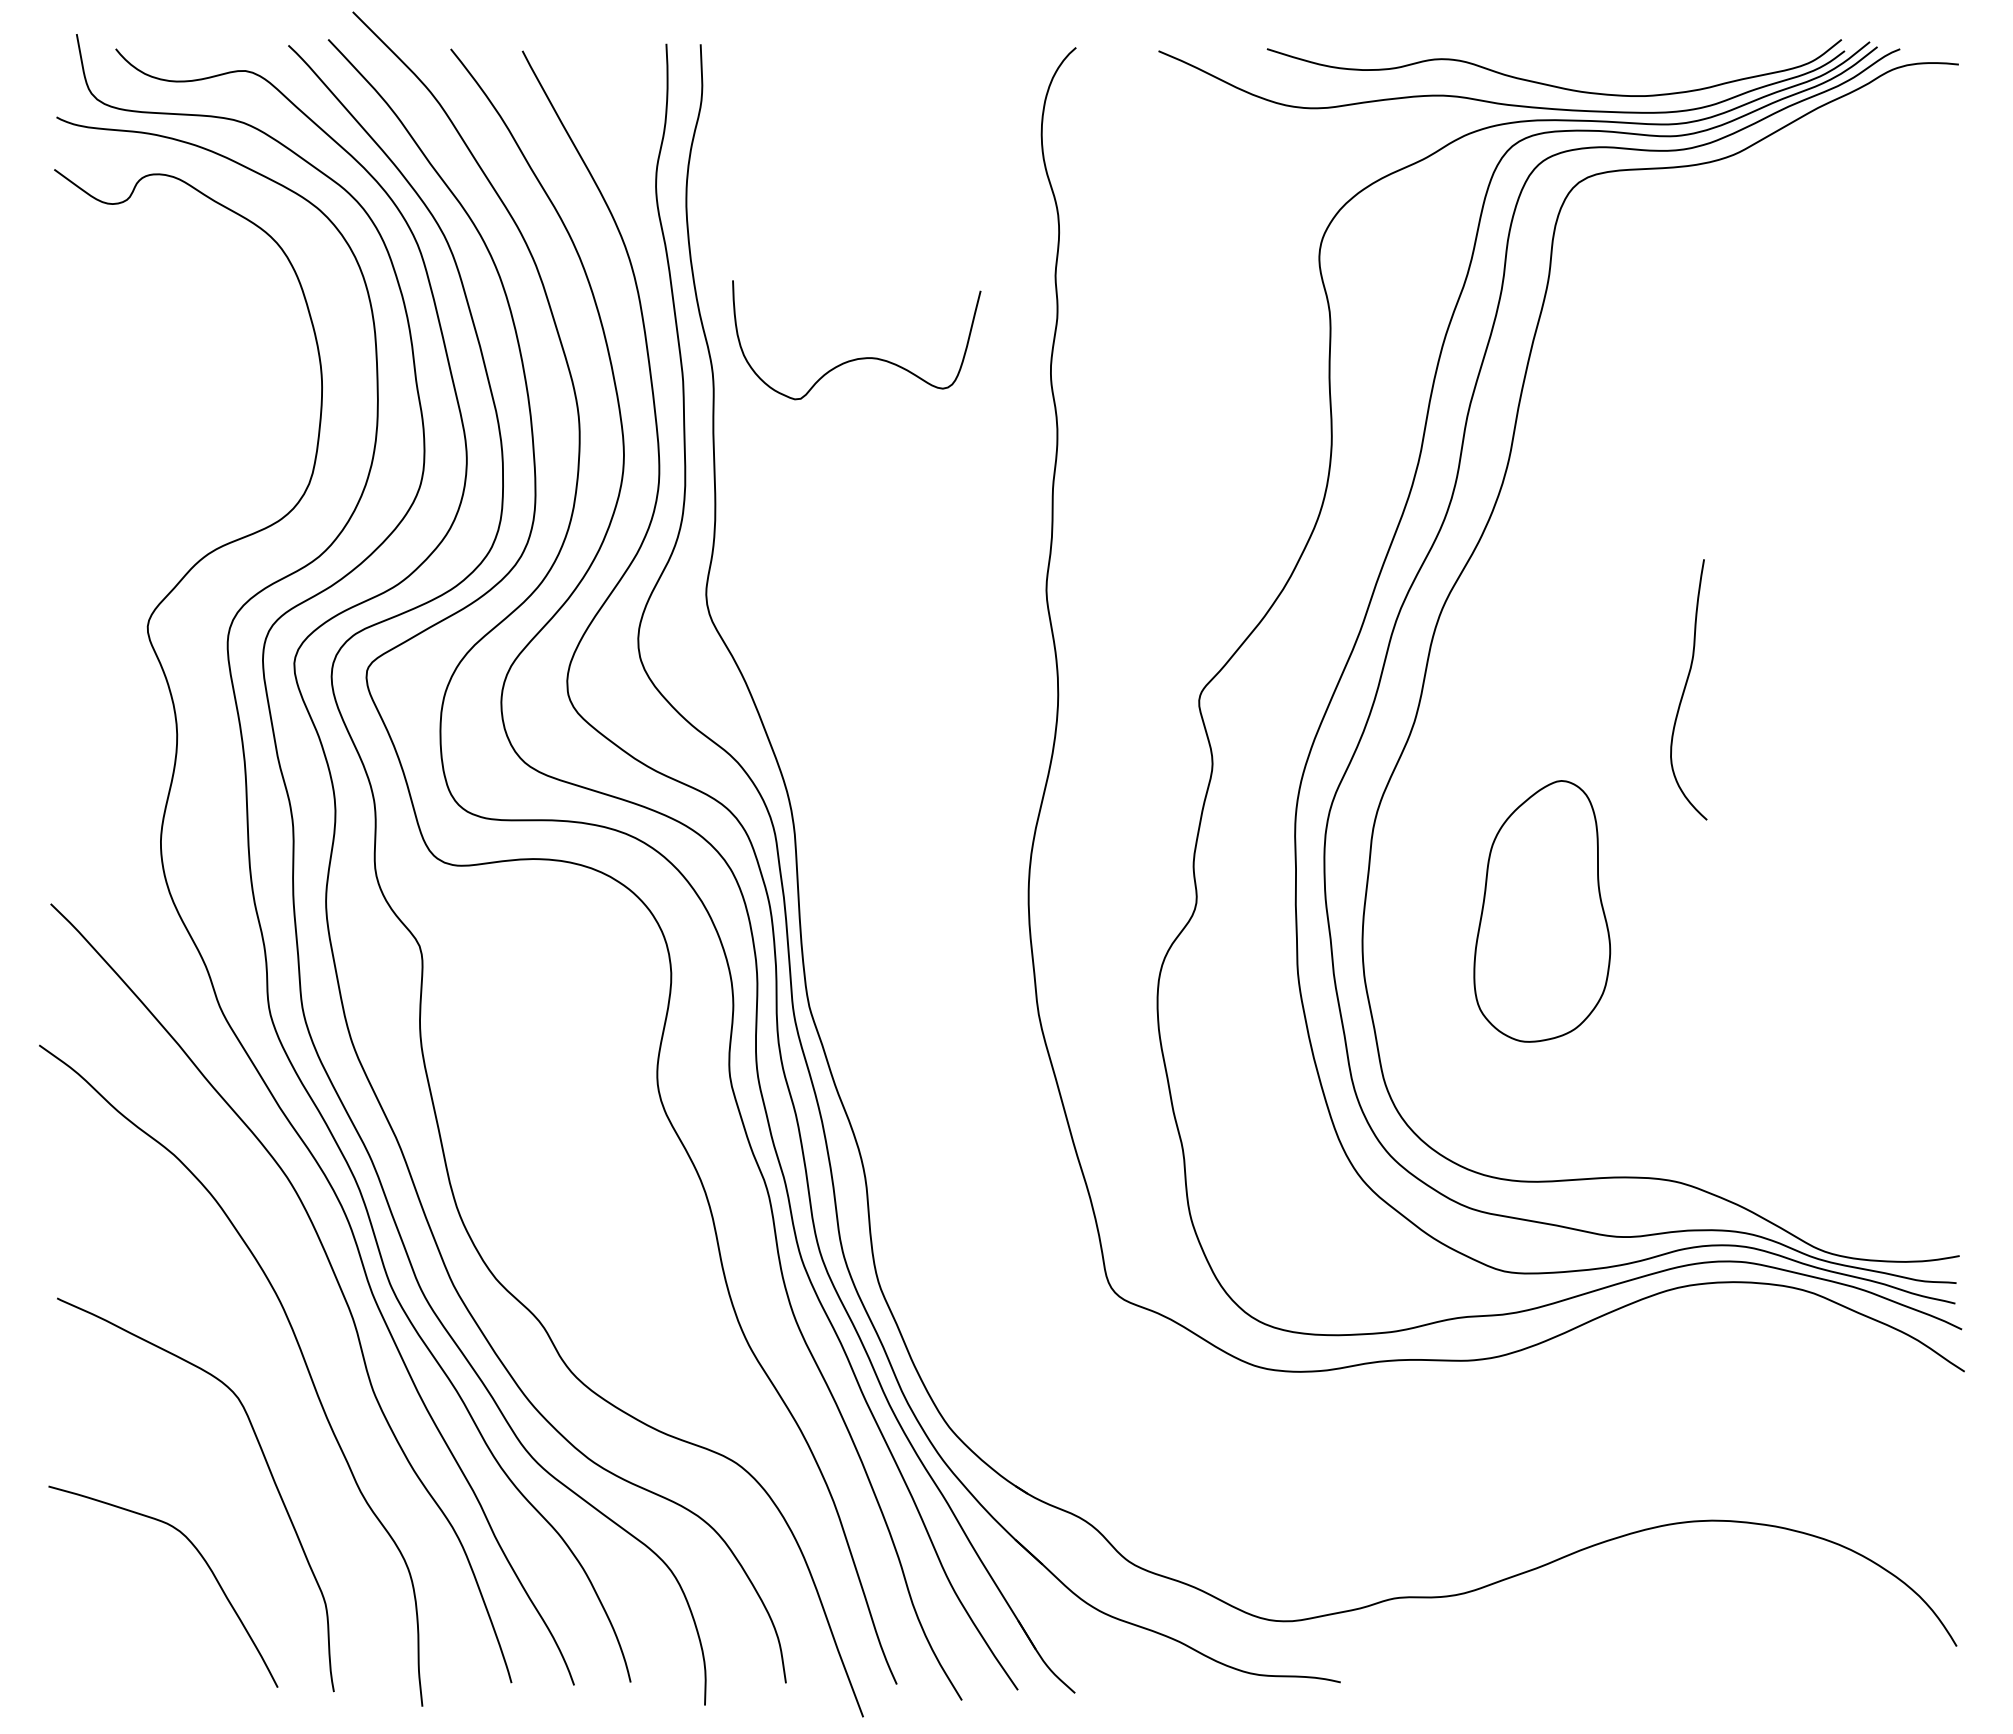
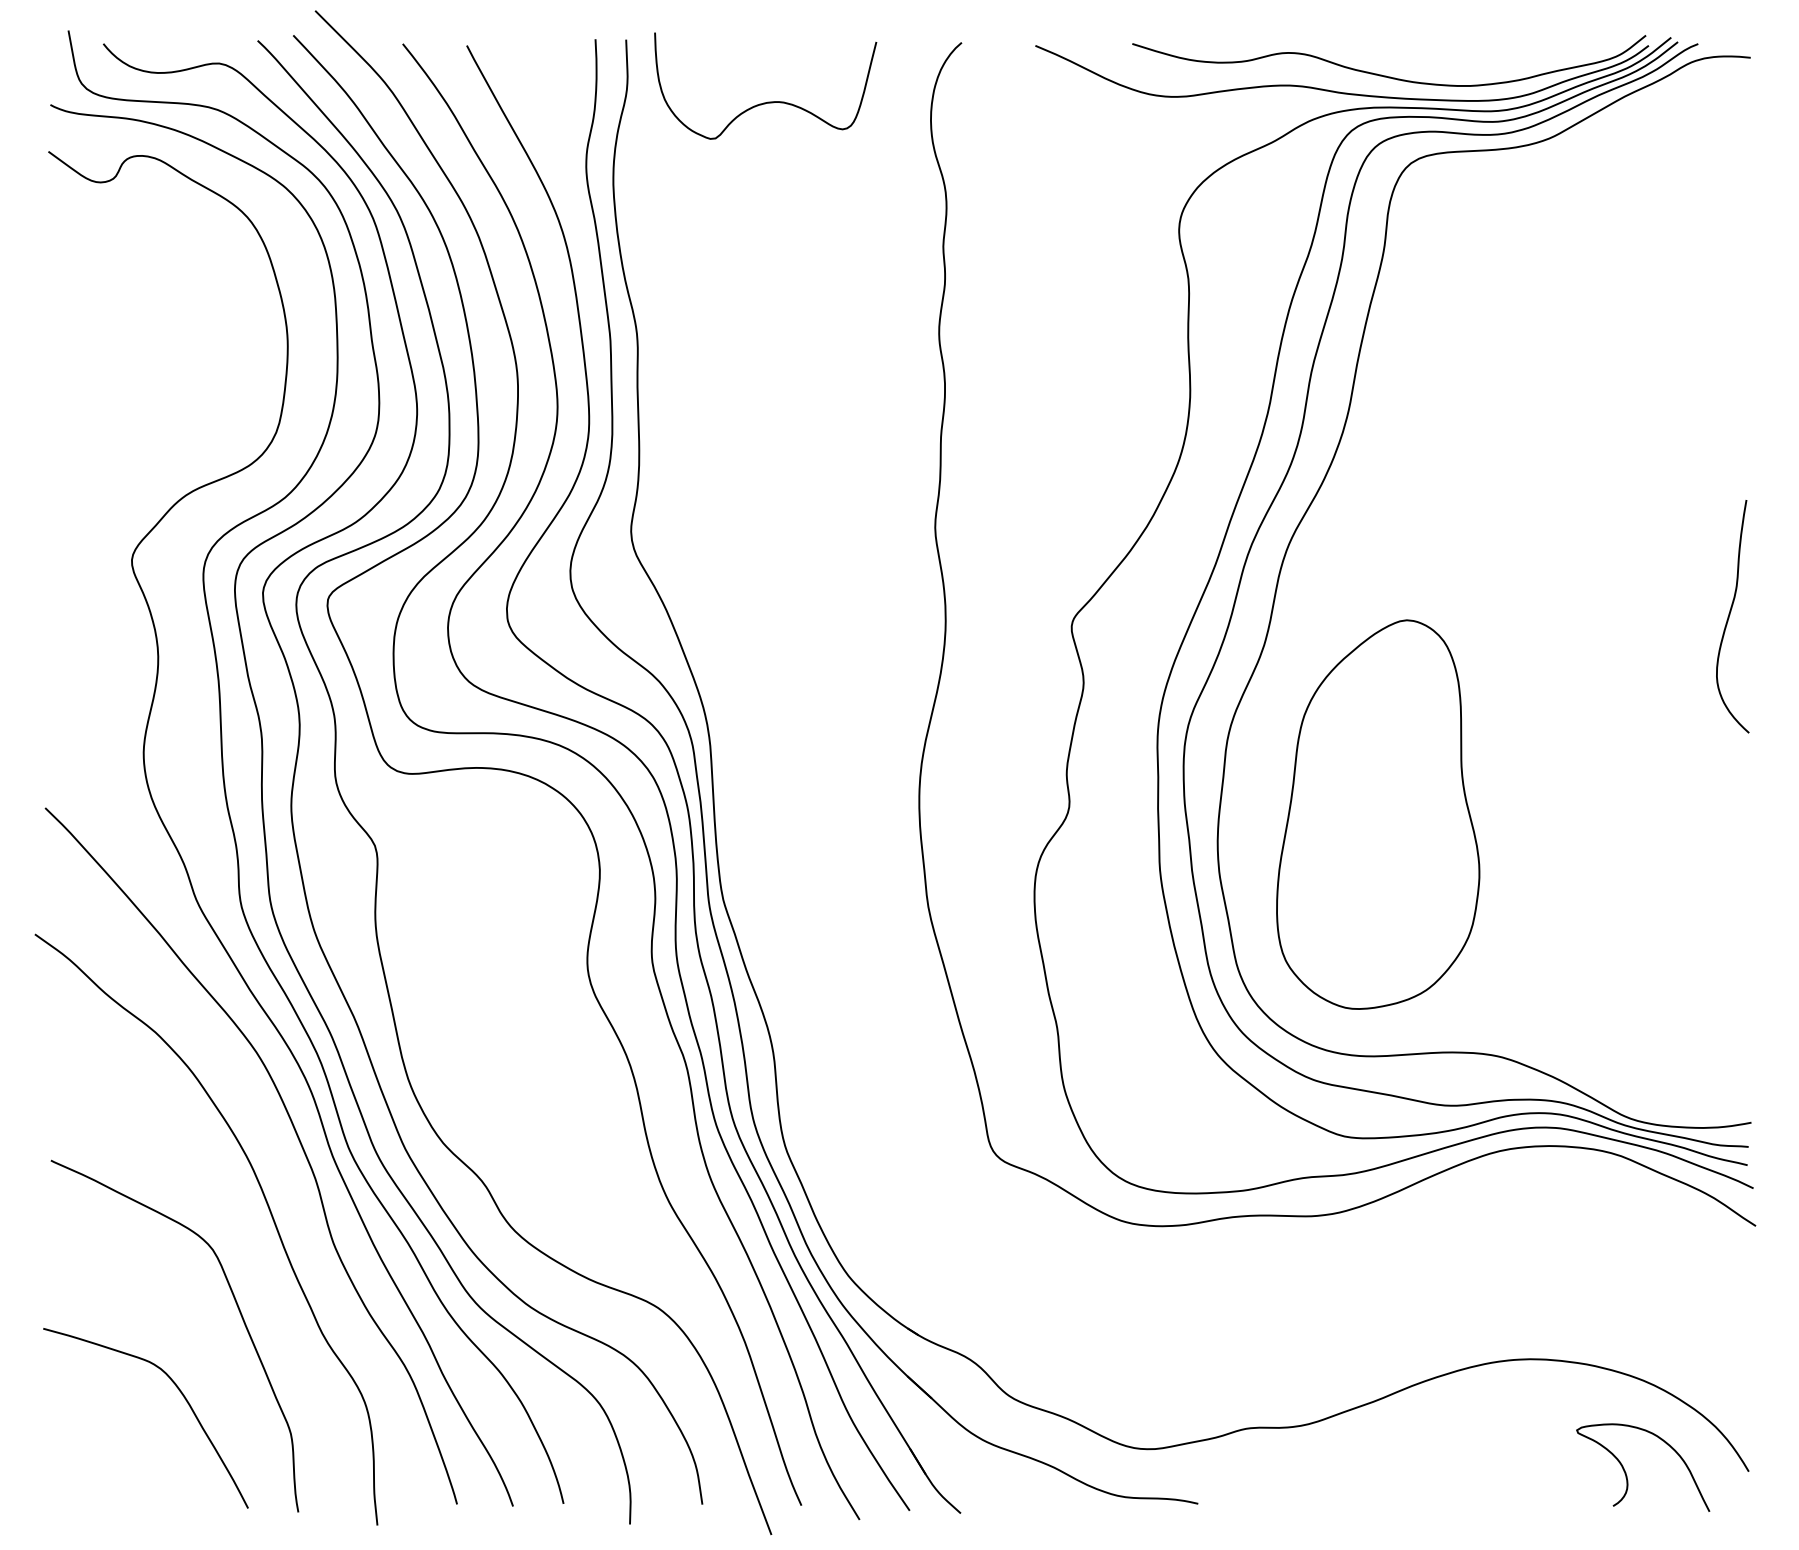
curve: (860, 357) -> (769, 101), moved
curve: (1685, 689) -> (1729, 616), moved
part: (1542, 911) -> (1378, 814), size x1.67
curve: (1820, 1649) -> (1627, 1474), added

